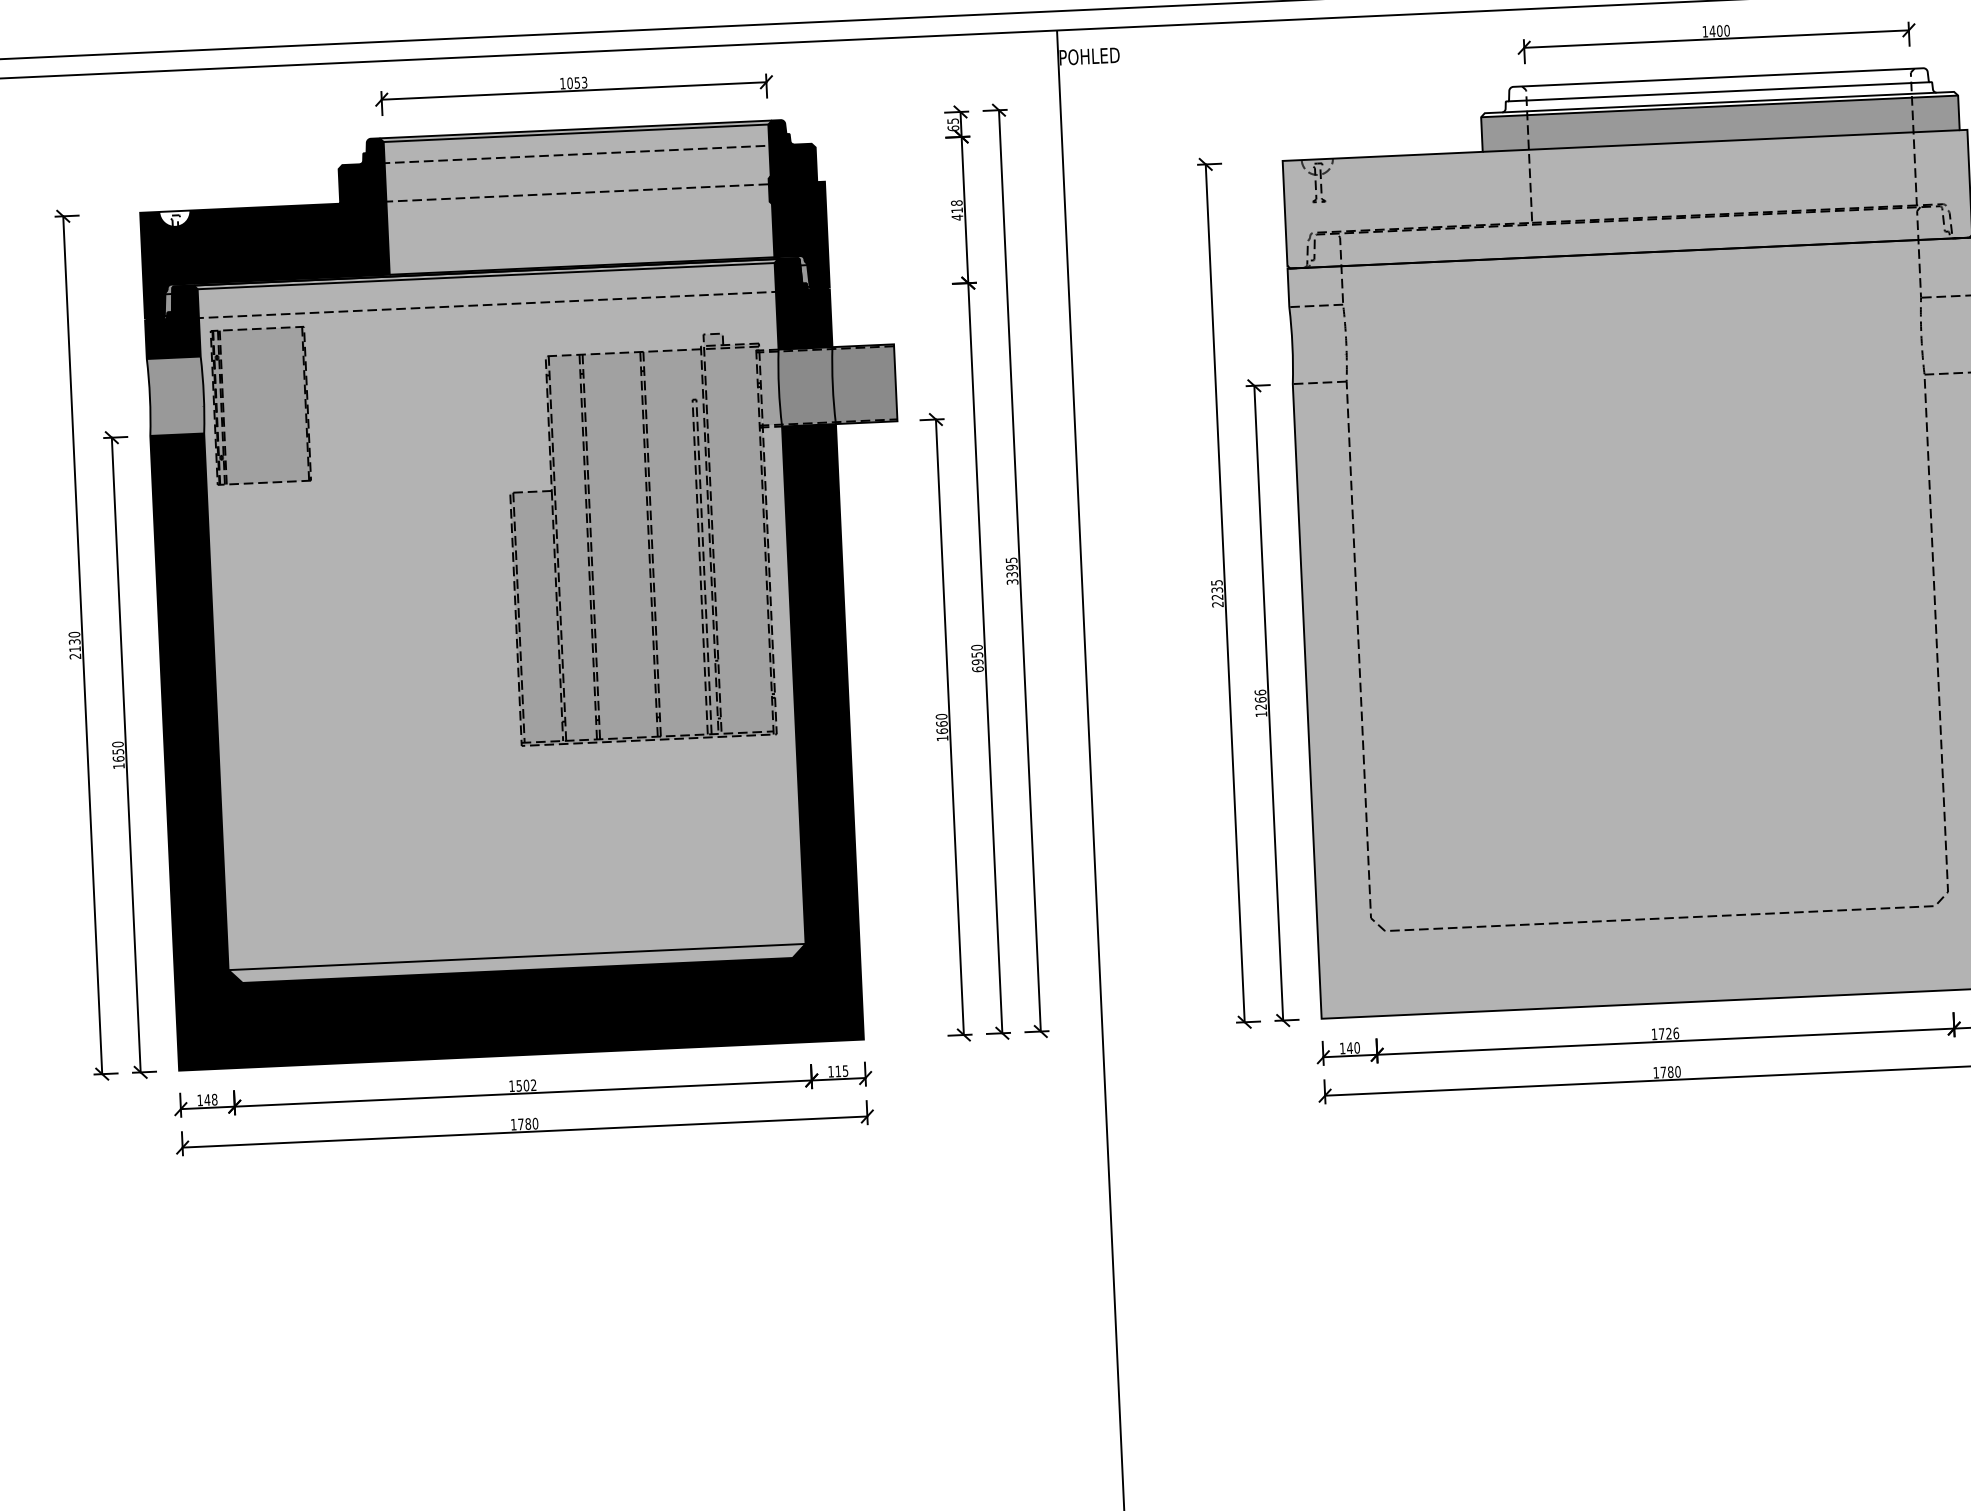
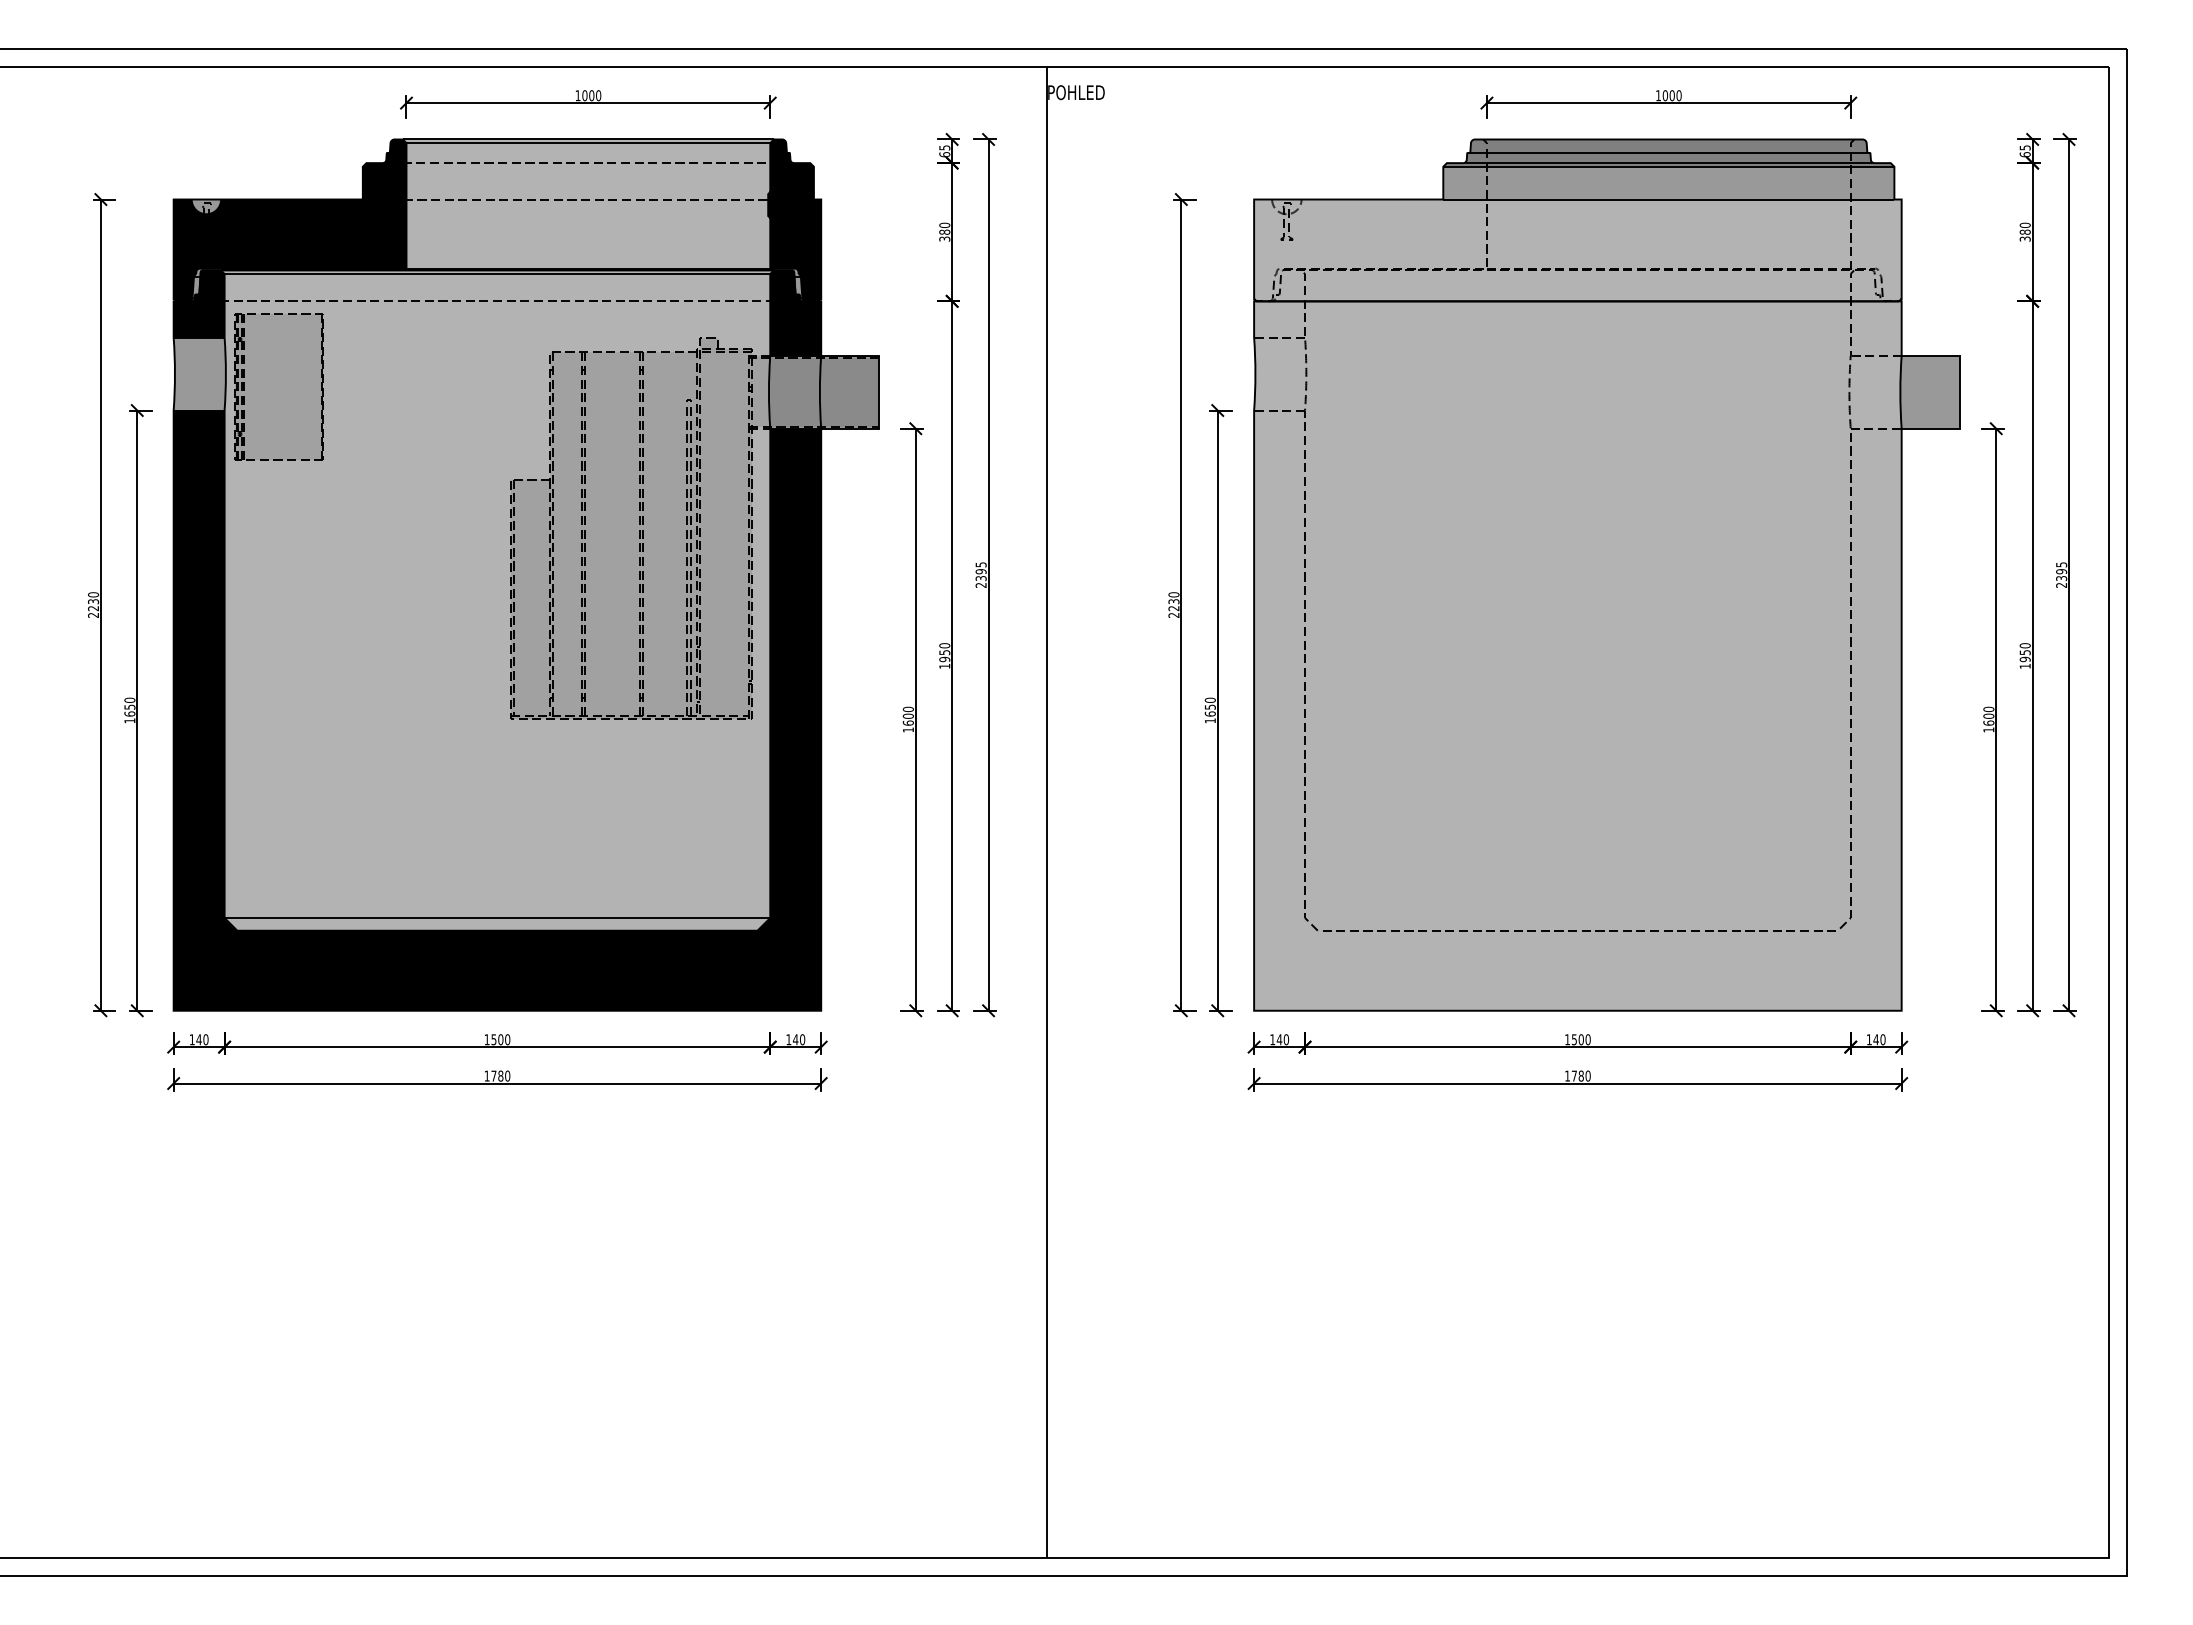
text: (1712, 31) -> (1665, 95), 1400 -> 1000
text: (581, 82) -> (595, 95), 1053 -> 1000
fill: (1718, 91) -> (1668, 152), added
text: (956, 209) -> (944, 231), 418 -> 380
fill: (175, 218) -> (206, 206), added
text: (1012, 581) -> (981, 584), 3395 -> 2395
text: (1216, 582) -> (1173, 594), 2235 -> 2230
text: (75, 649) -> (93, 608), 2130 -> 2230
text: (977, 668) -> (944, 665), 6950 -> 1950
text: (1259, 699) -> (1209, 706), 1266 -> 1650
text: (940, 723) -> (907, 715), 1660 -> 1600
text: (1668, 1033) -> (1580, 1039), 1726 -> 1500
text: (841, 1071) -> (798, 1039), 115 -> 140
text: (533, 1085) -> (507, 1039), 1502 -> 1500
text: (214, 1099) -> (205, 1039), 148 -> 140

